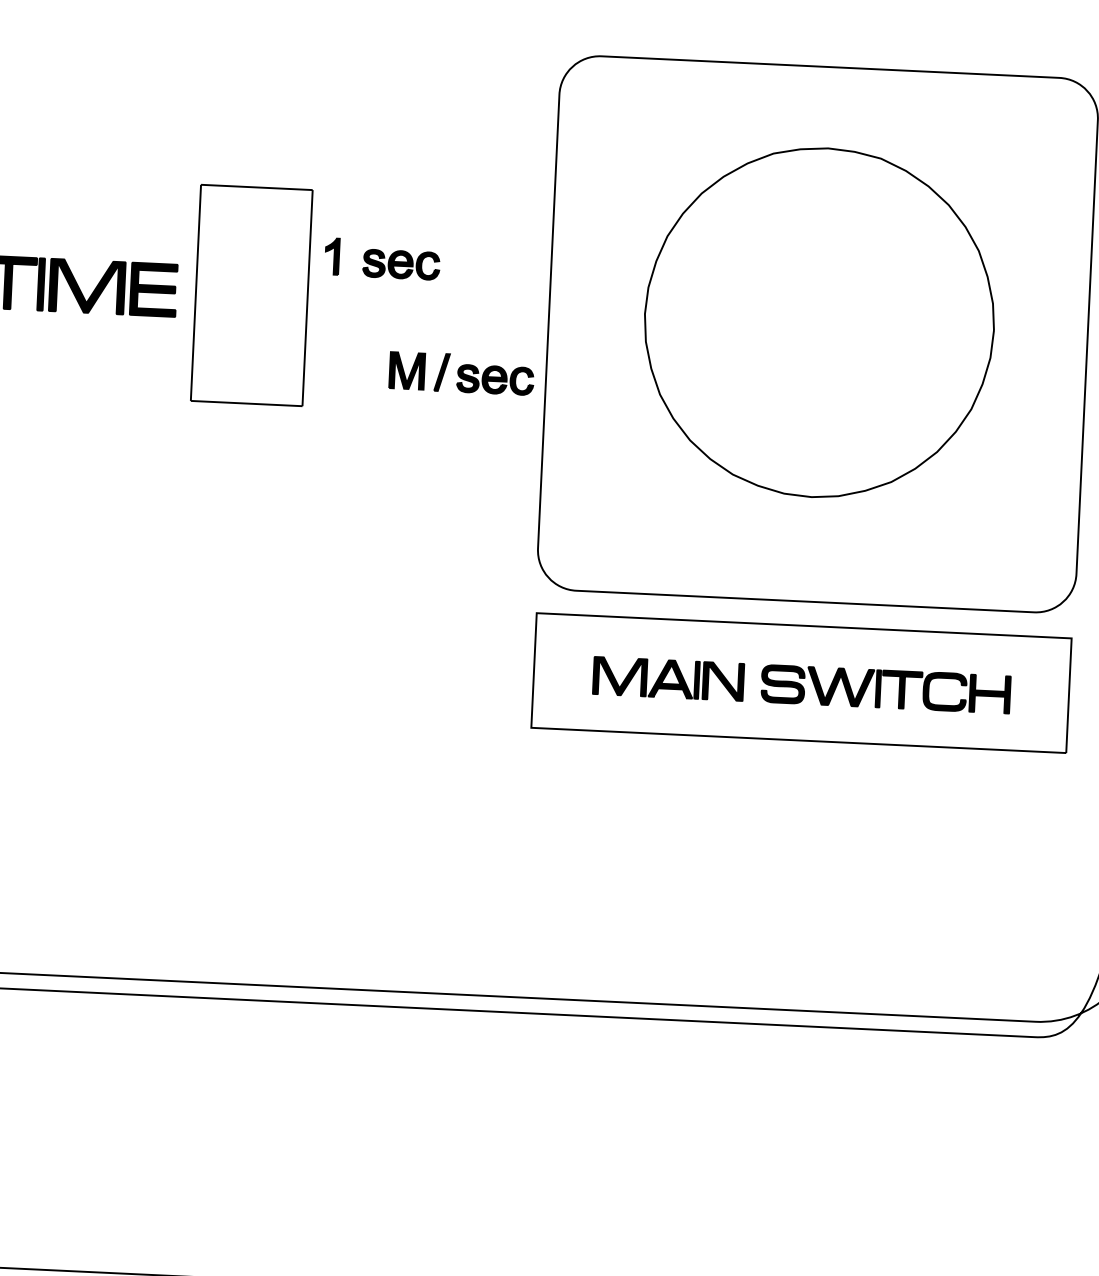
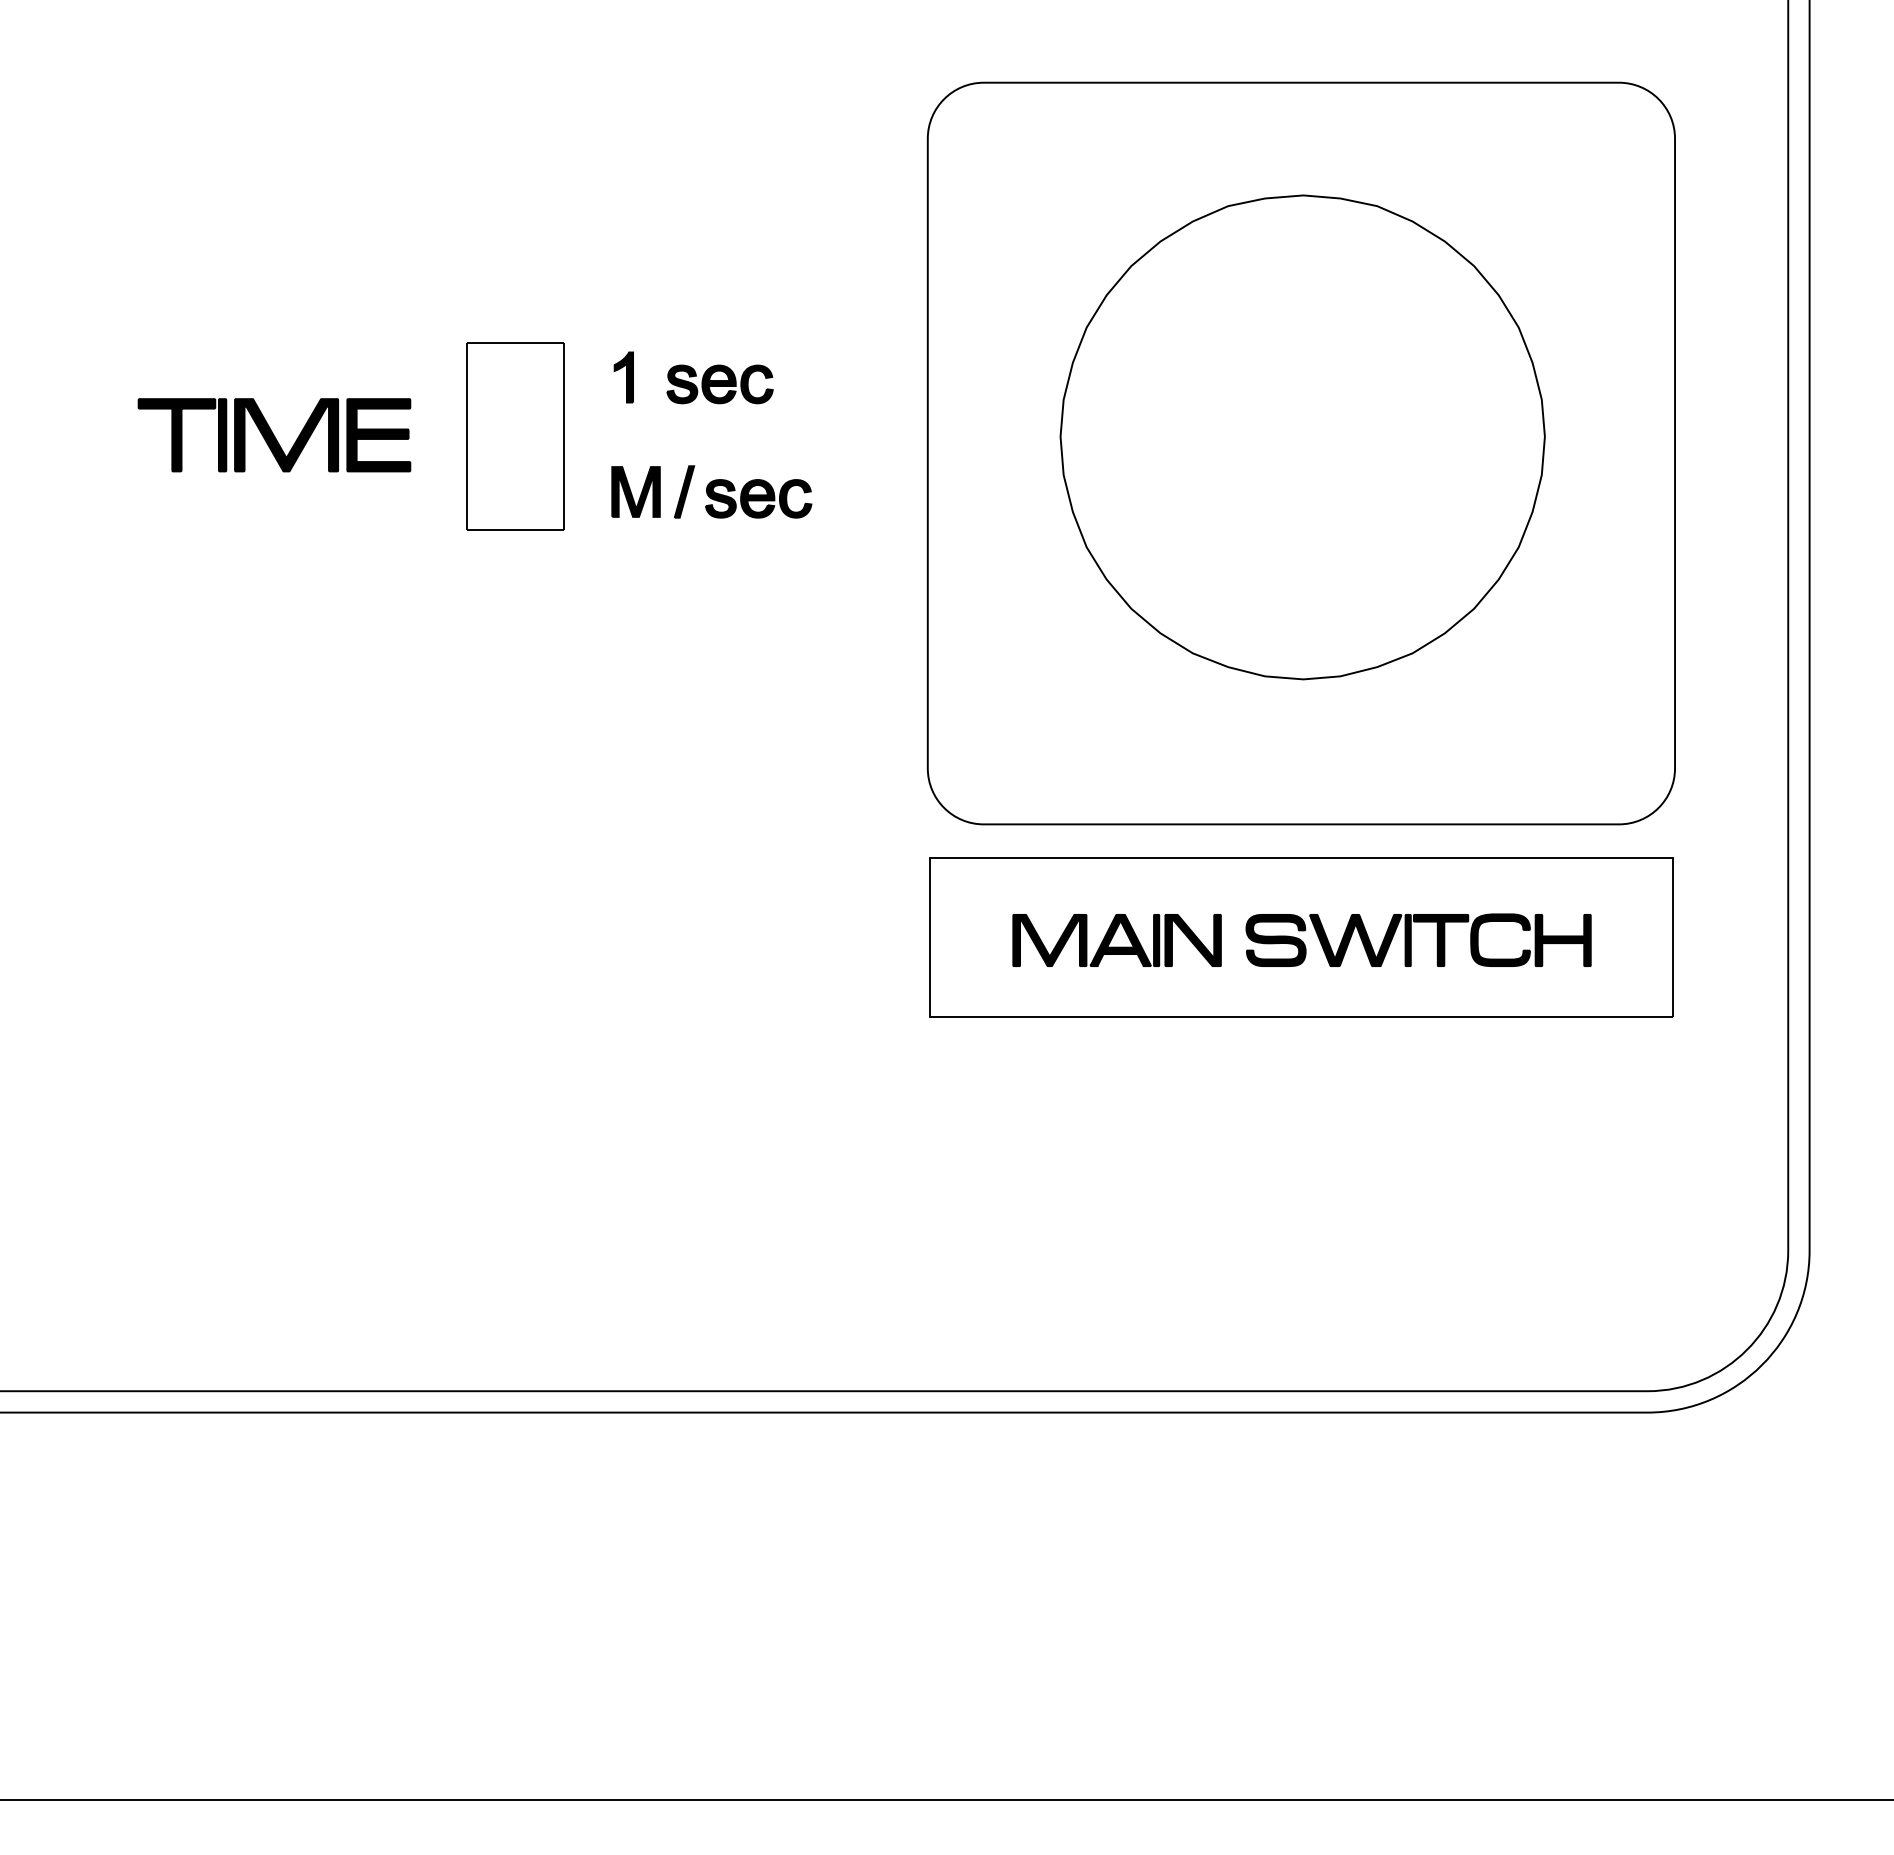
part: (252, 295) -> (515, 436), size x0.62
part: (461, 373) -> (711, 491), moved

